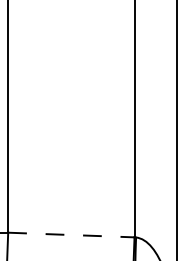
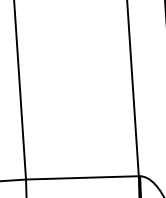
line: (71, 235) -> (82, 178), dashed -> solid

